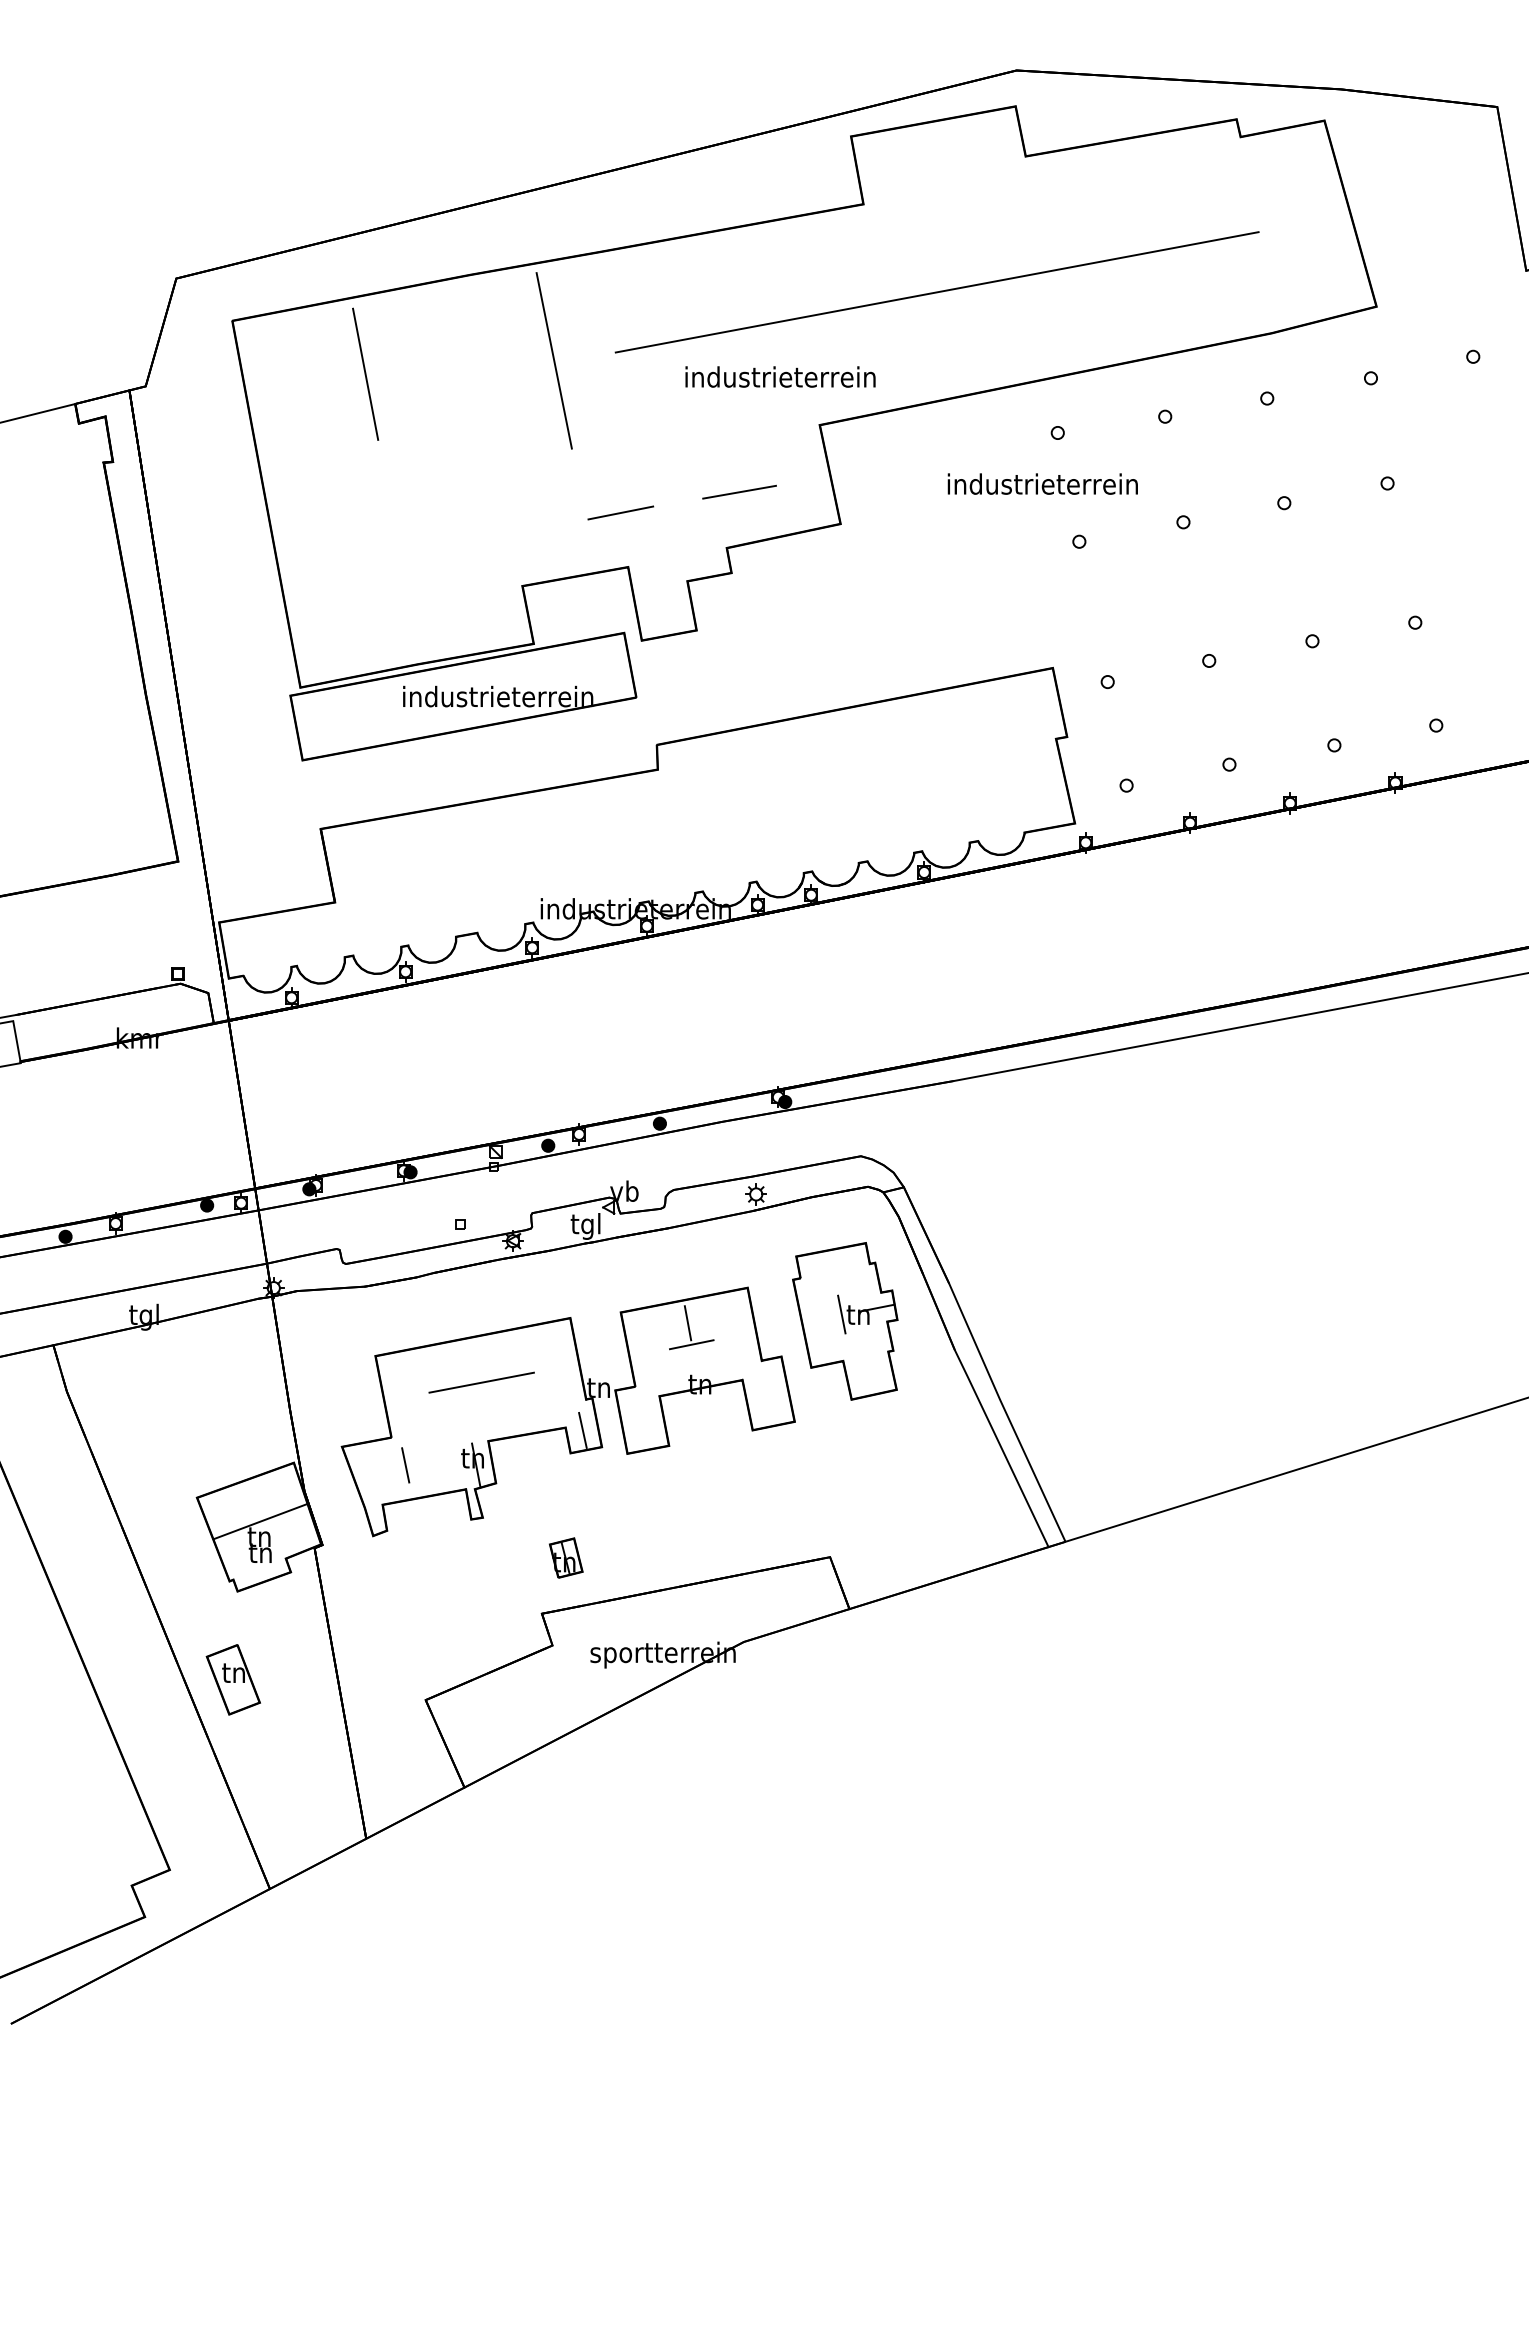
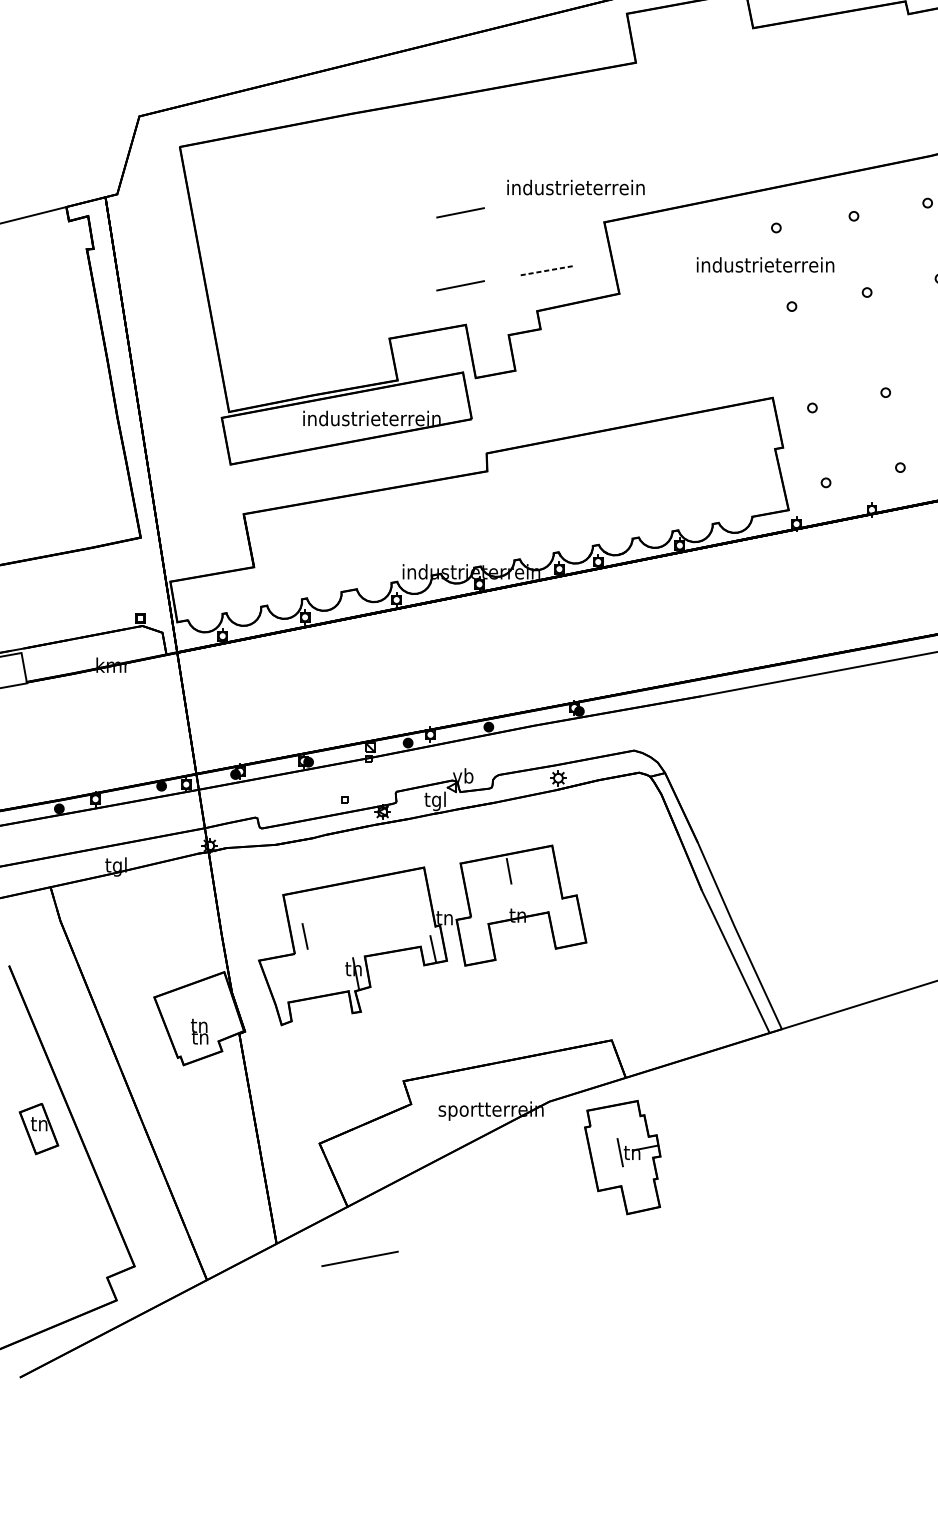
line: (936, 292) -> (688, 126), removed
line: (553, 360) -> (411, 175), removed
line: (365, 373) -> (276, 185), removed
line: (620, 411) -> (460, 212), added
line: (739, 492) -> (546, 271), solid -> dashed
part: (845, 1321) -> (622, 1157), moved
line: (691, 1344) -> (511, 886), removed
line: (481, 1382) -> (359, 1258), moved
line: (405, 1465) -> (304, 936), moved
line: (260, 1521) -> (200, 1014), removed
part: (566, 1557) -> (421, 1040), removed
part: (232, 1679) -> (38, 1128), moved

